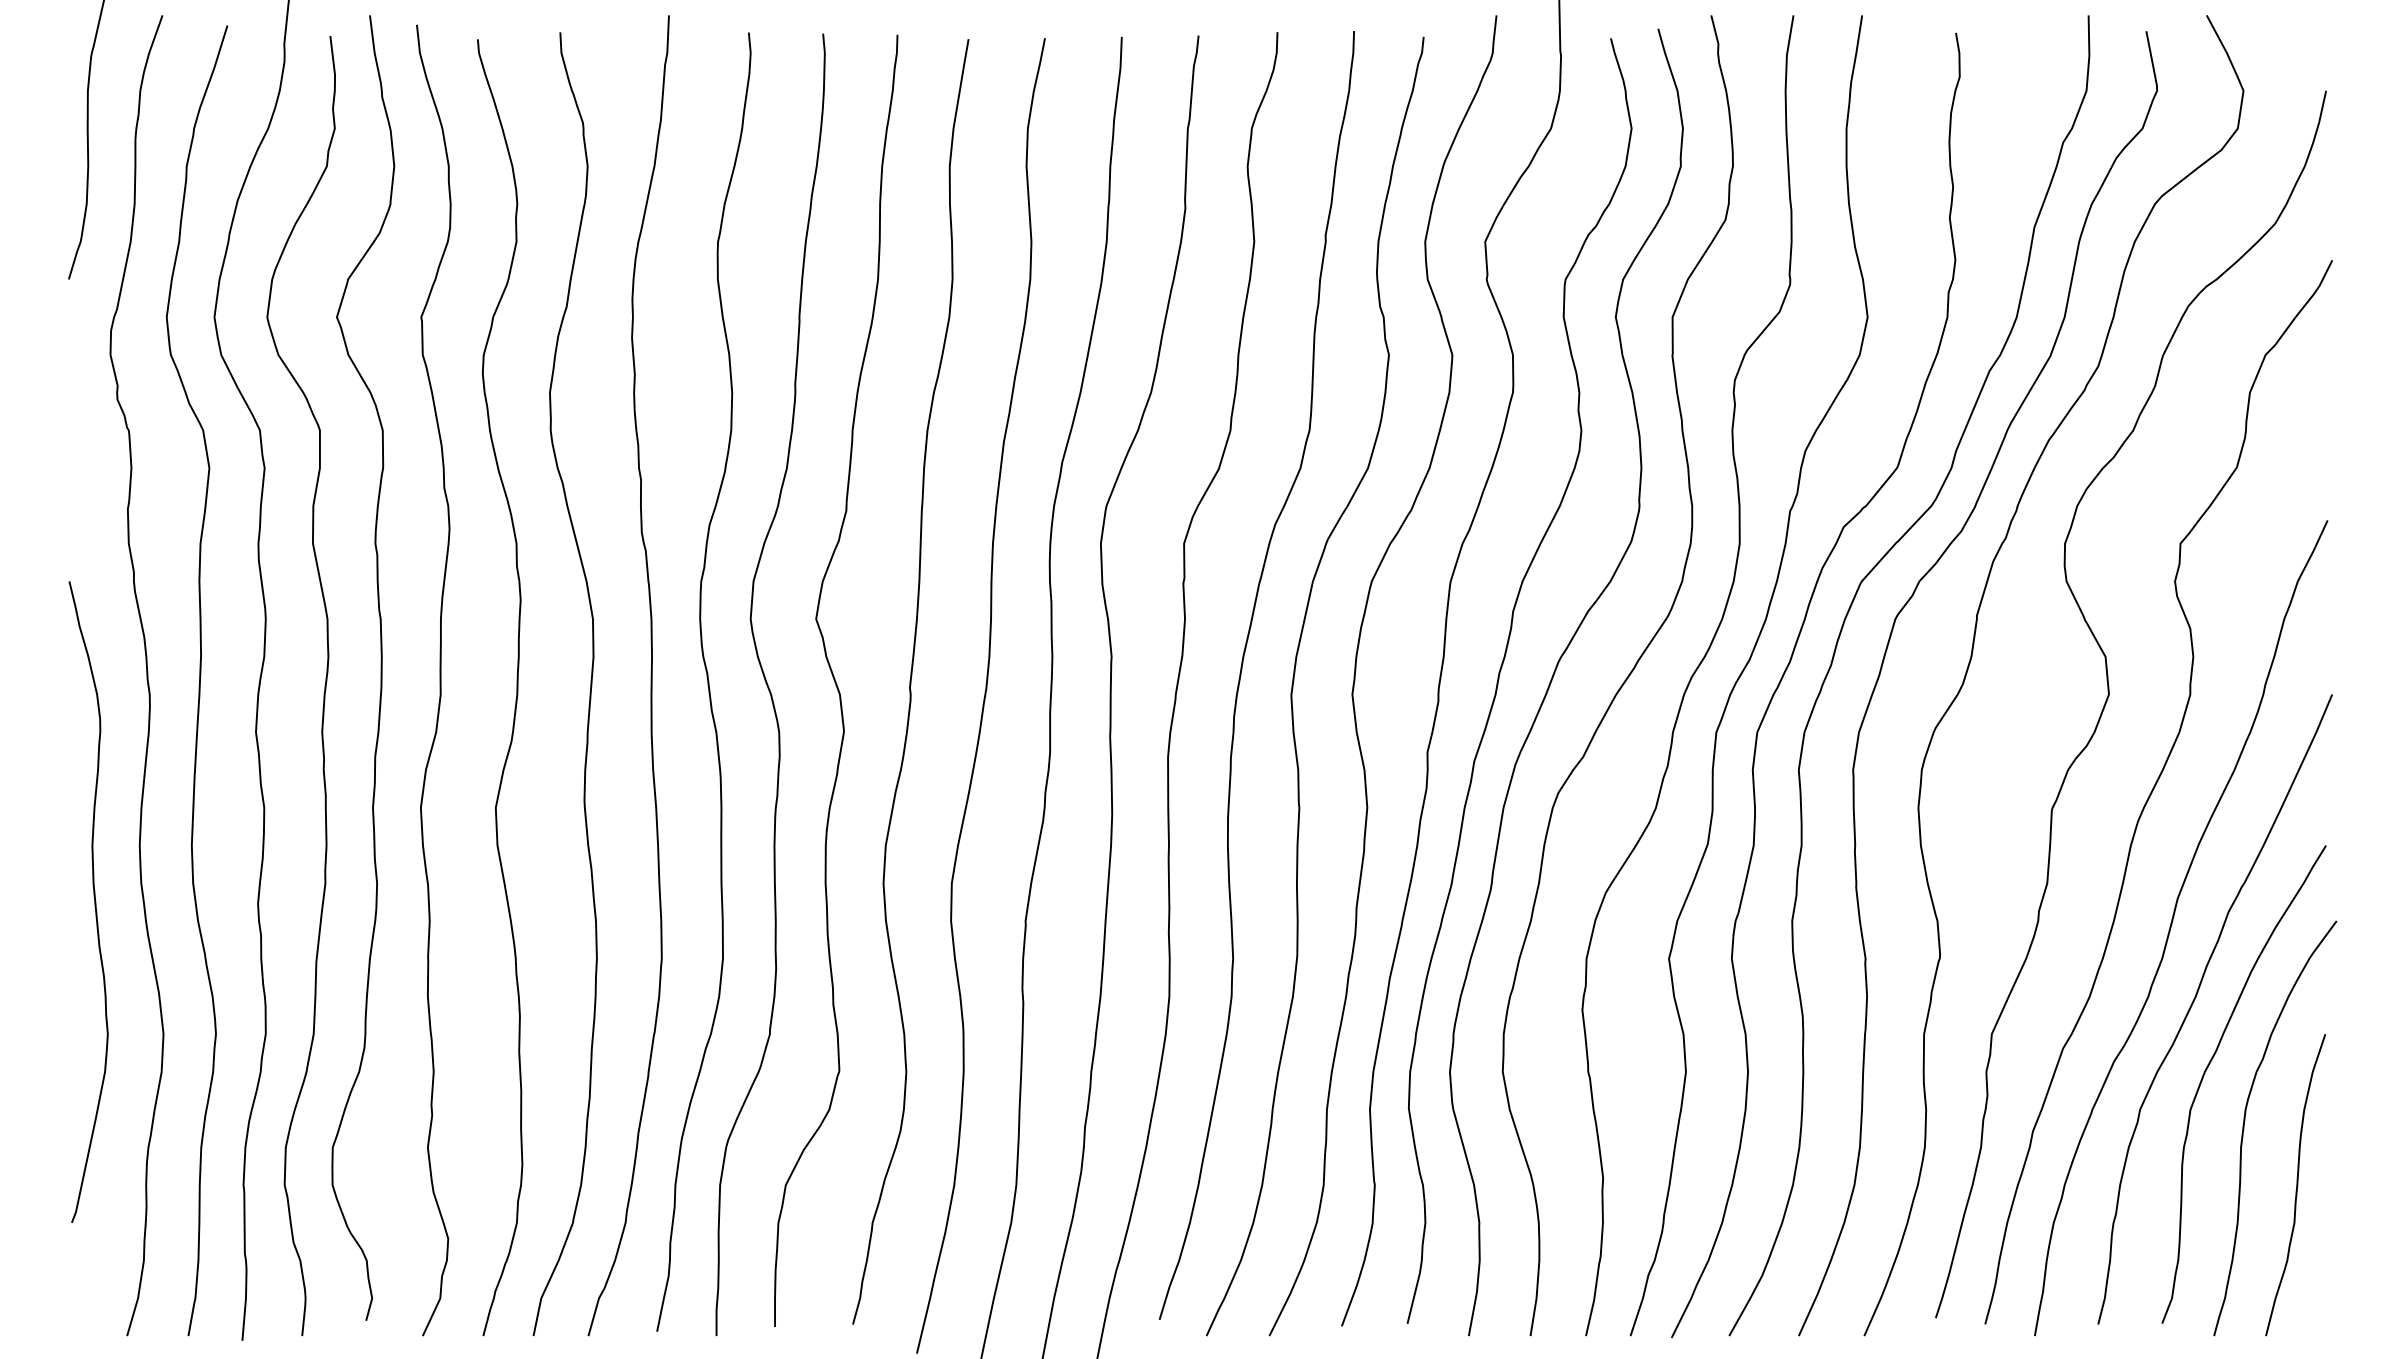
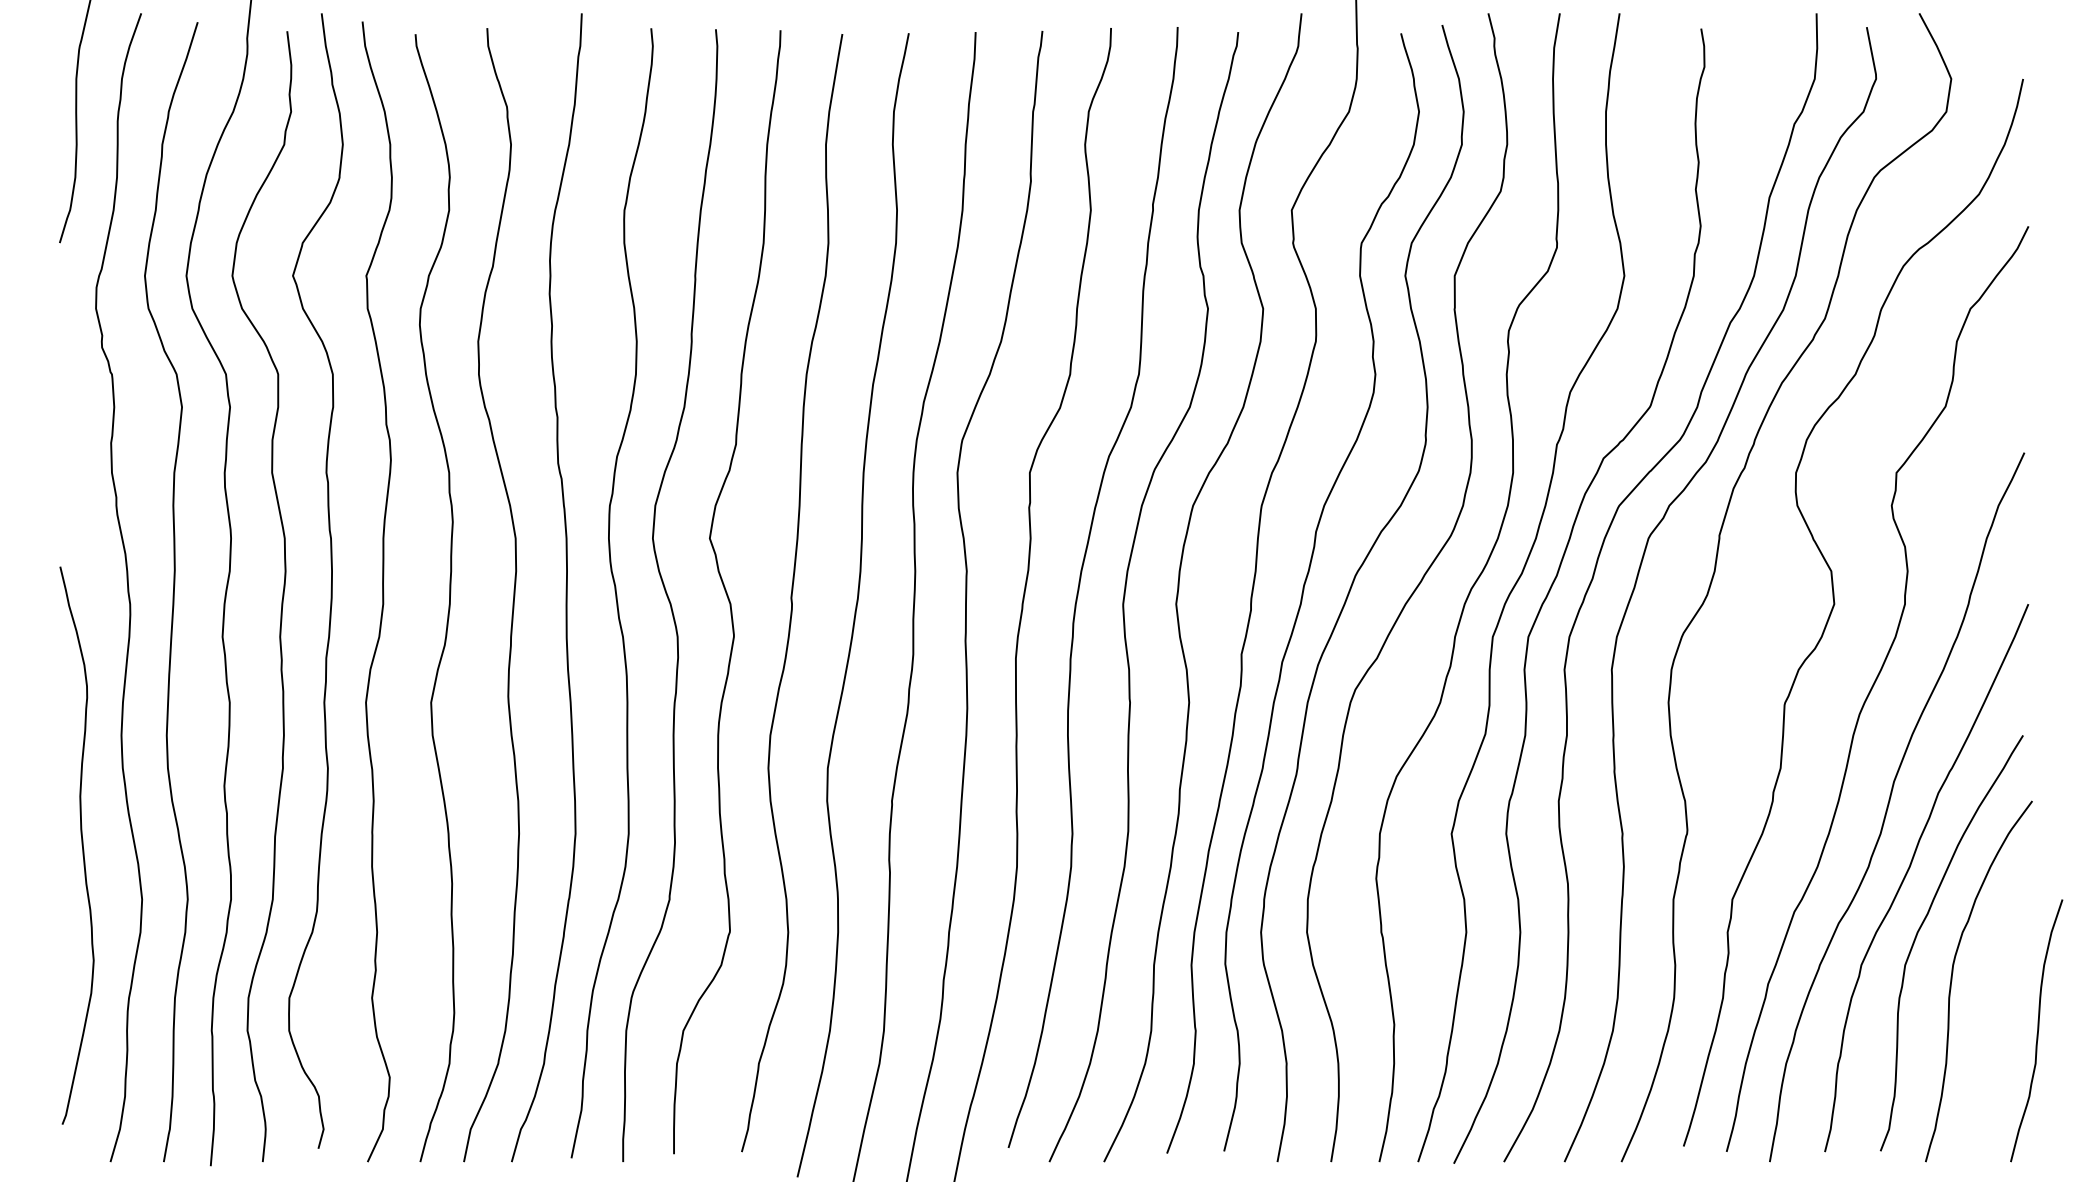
curve: (93, 901) -> (81, 845), moved
curve: (2296, 1184) -> (2037, 1030), moved

